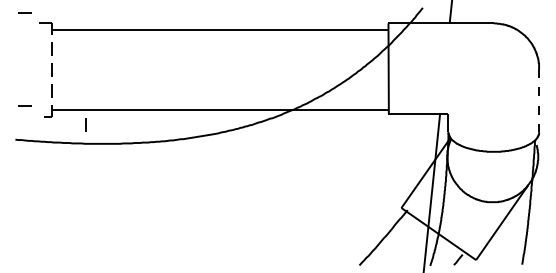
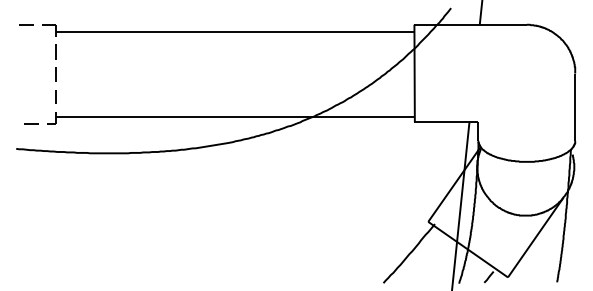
line: (25, 12) -> (26, 24), moved
line: (539, 100) -> (575, 107), dashed -> solid
line: (25, 105) -> (31, 123), moved
line: (85, 124) -> (91, 132), removed

